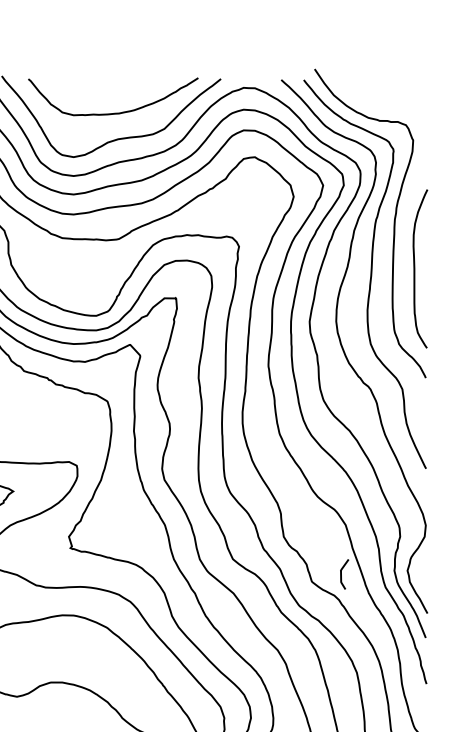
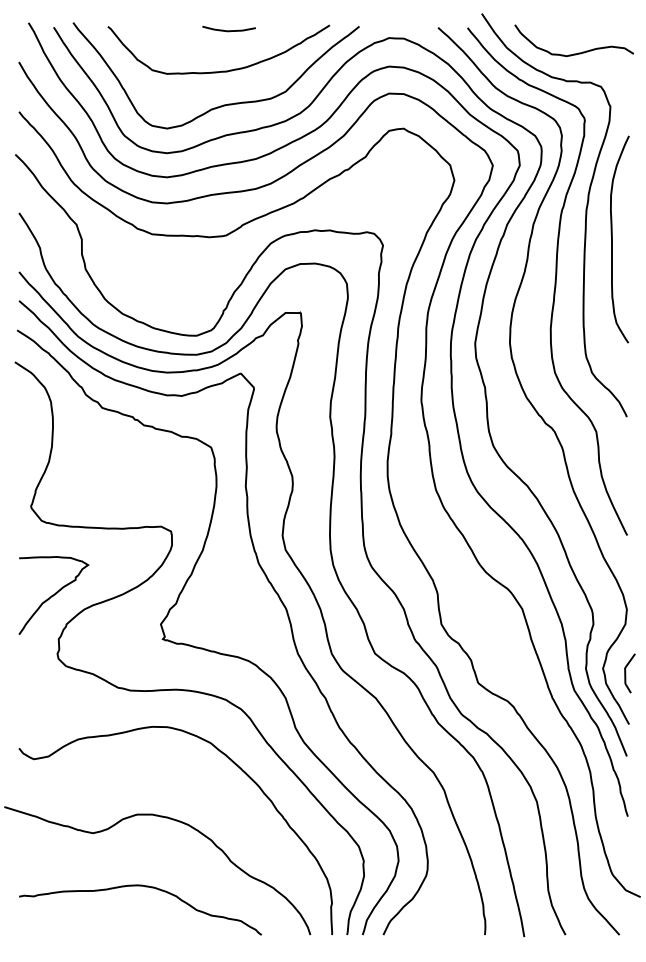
curve: (120, 82) -> (228, 30), added
curve: (388, 98) -> (578, 52), added
curve: (414, 268) -> (612, 239), moved
curve: (342, 574) -> (626, 673), moved

